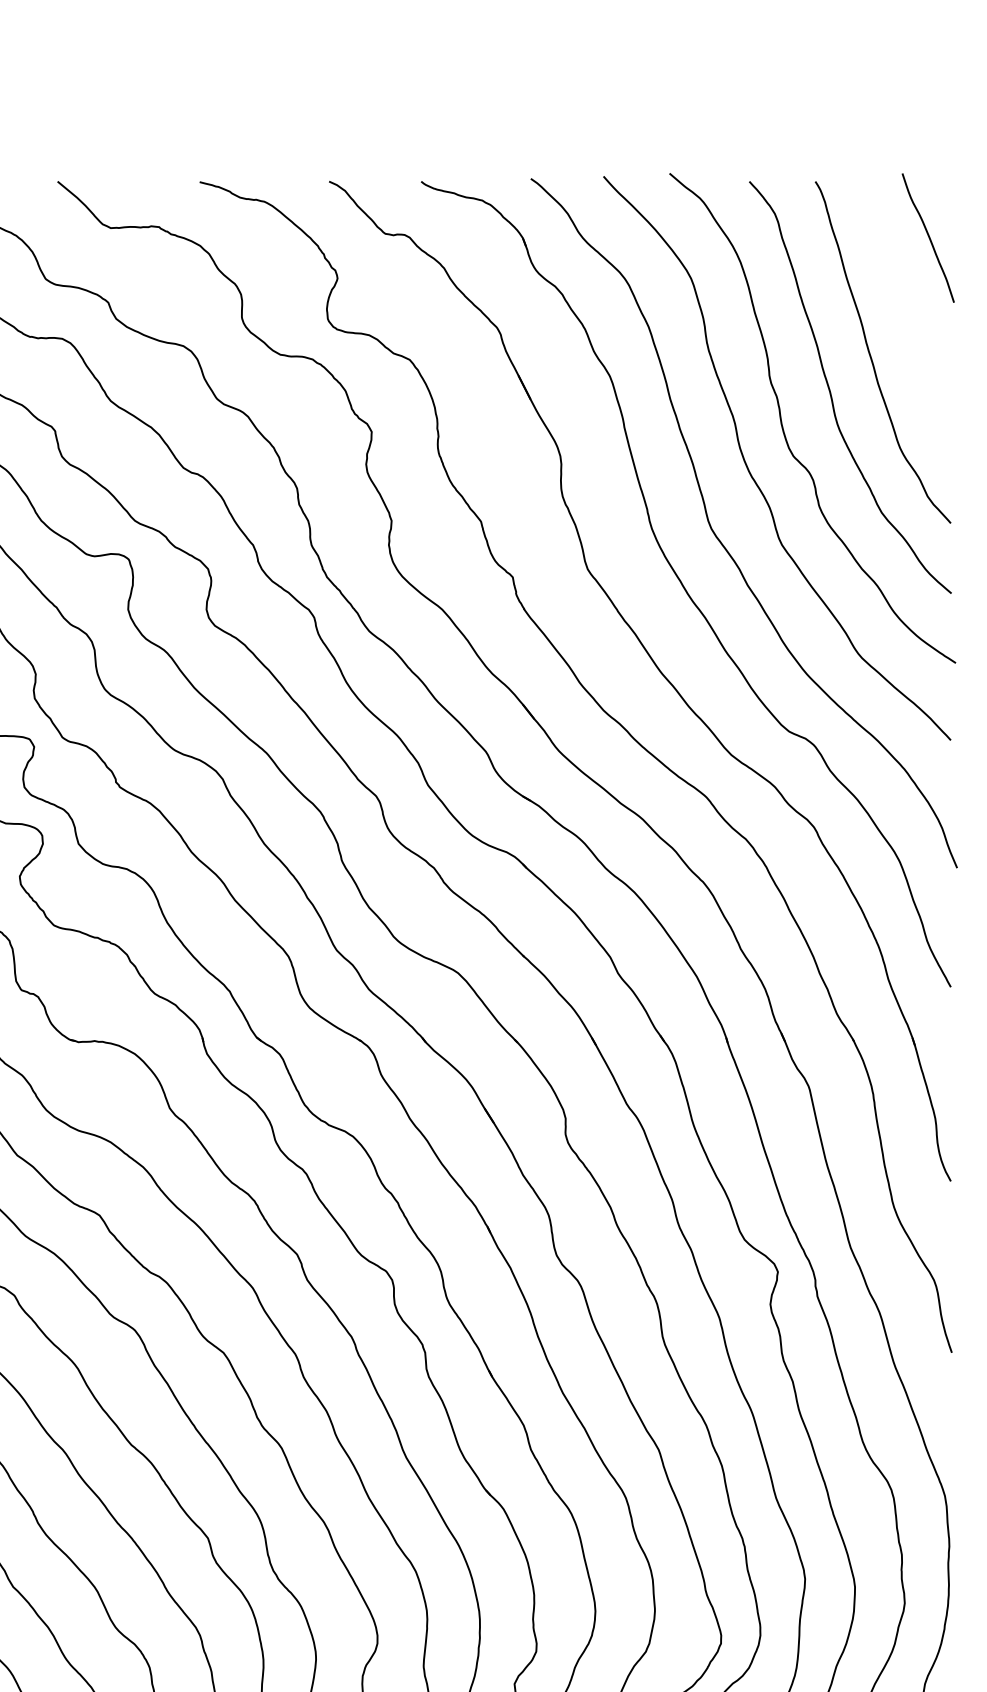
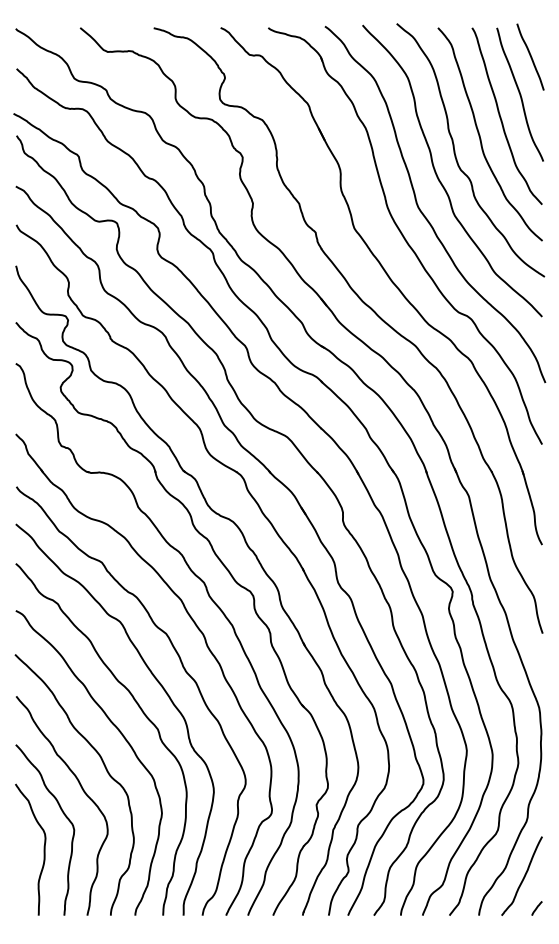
curve: (906, 310) -> (519, 94), added

